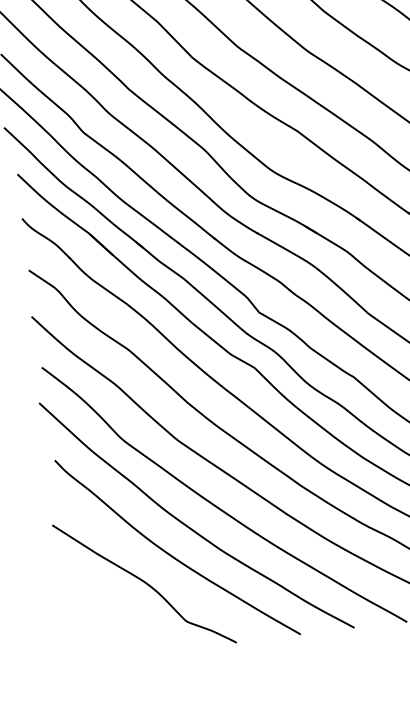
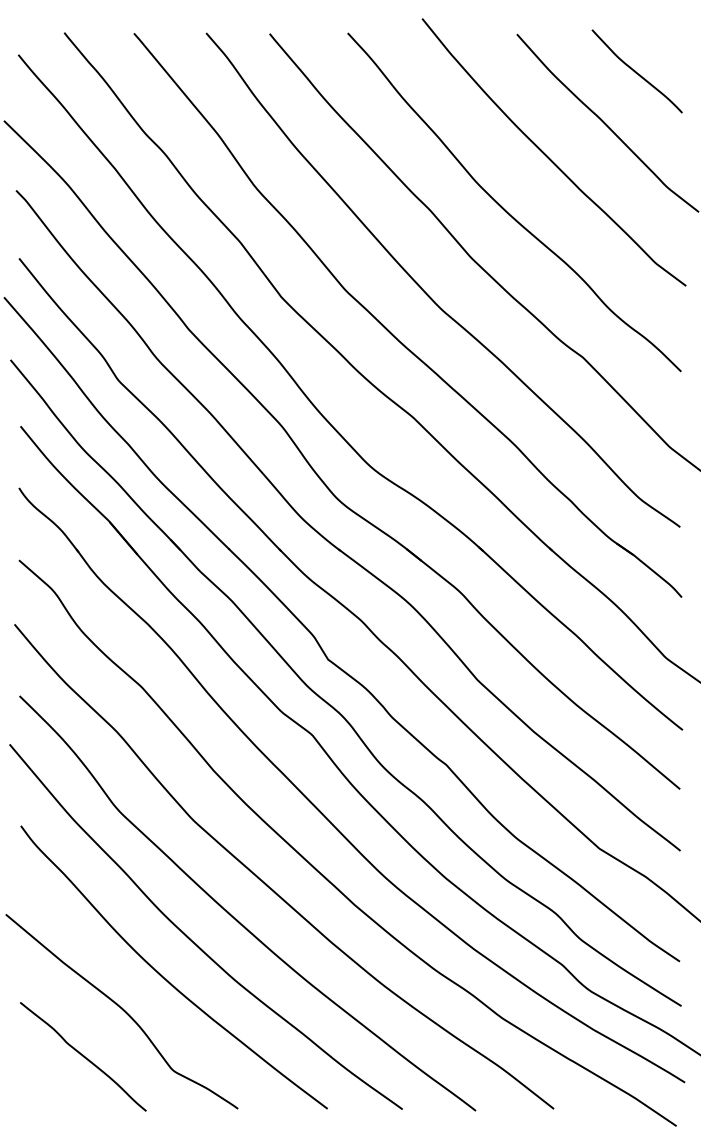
curve: (121, 619) -> (83, 1056), added

